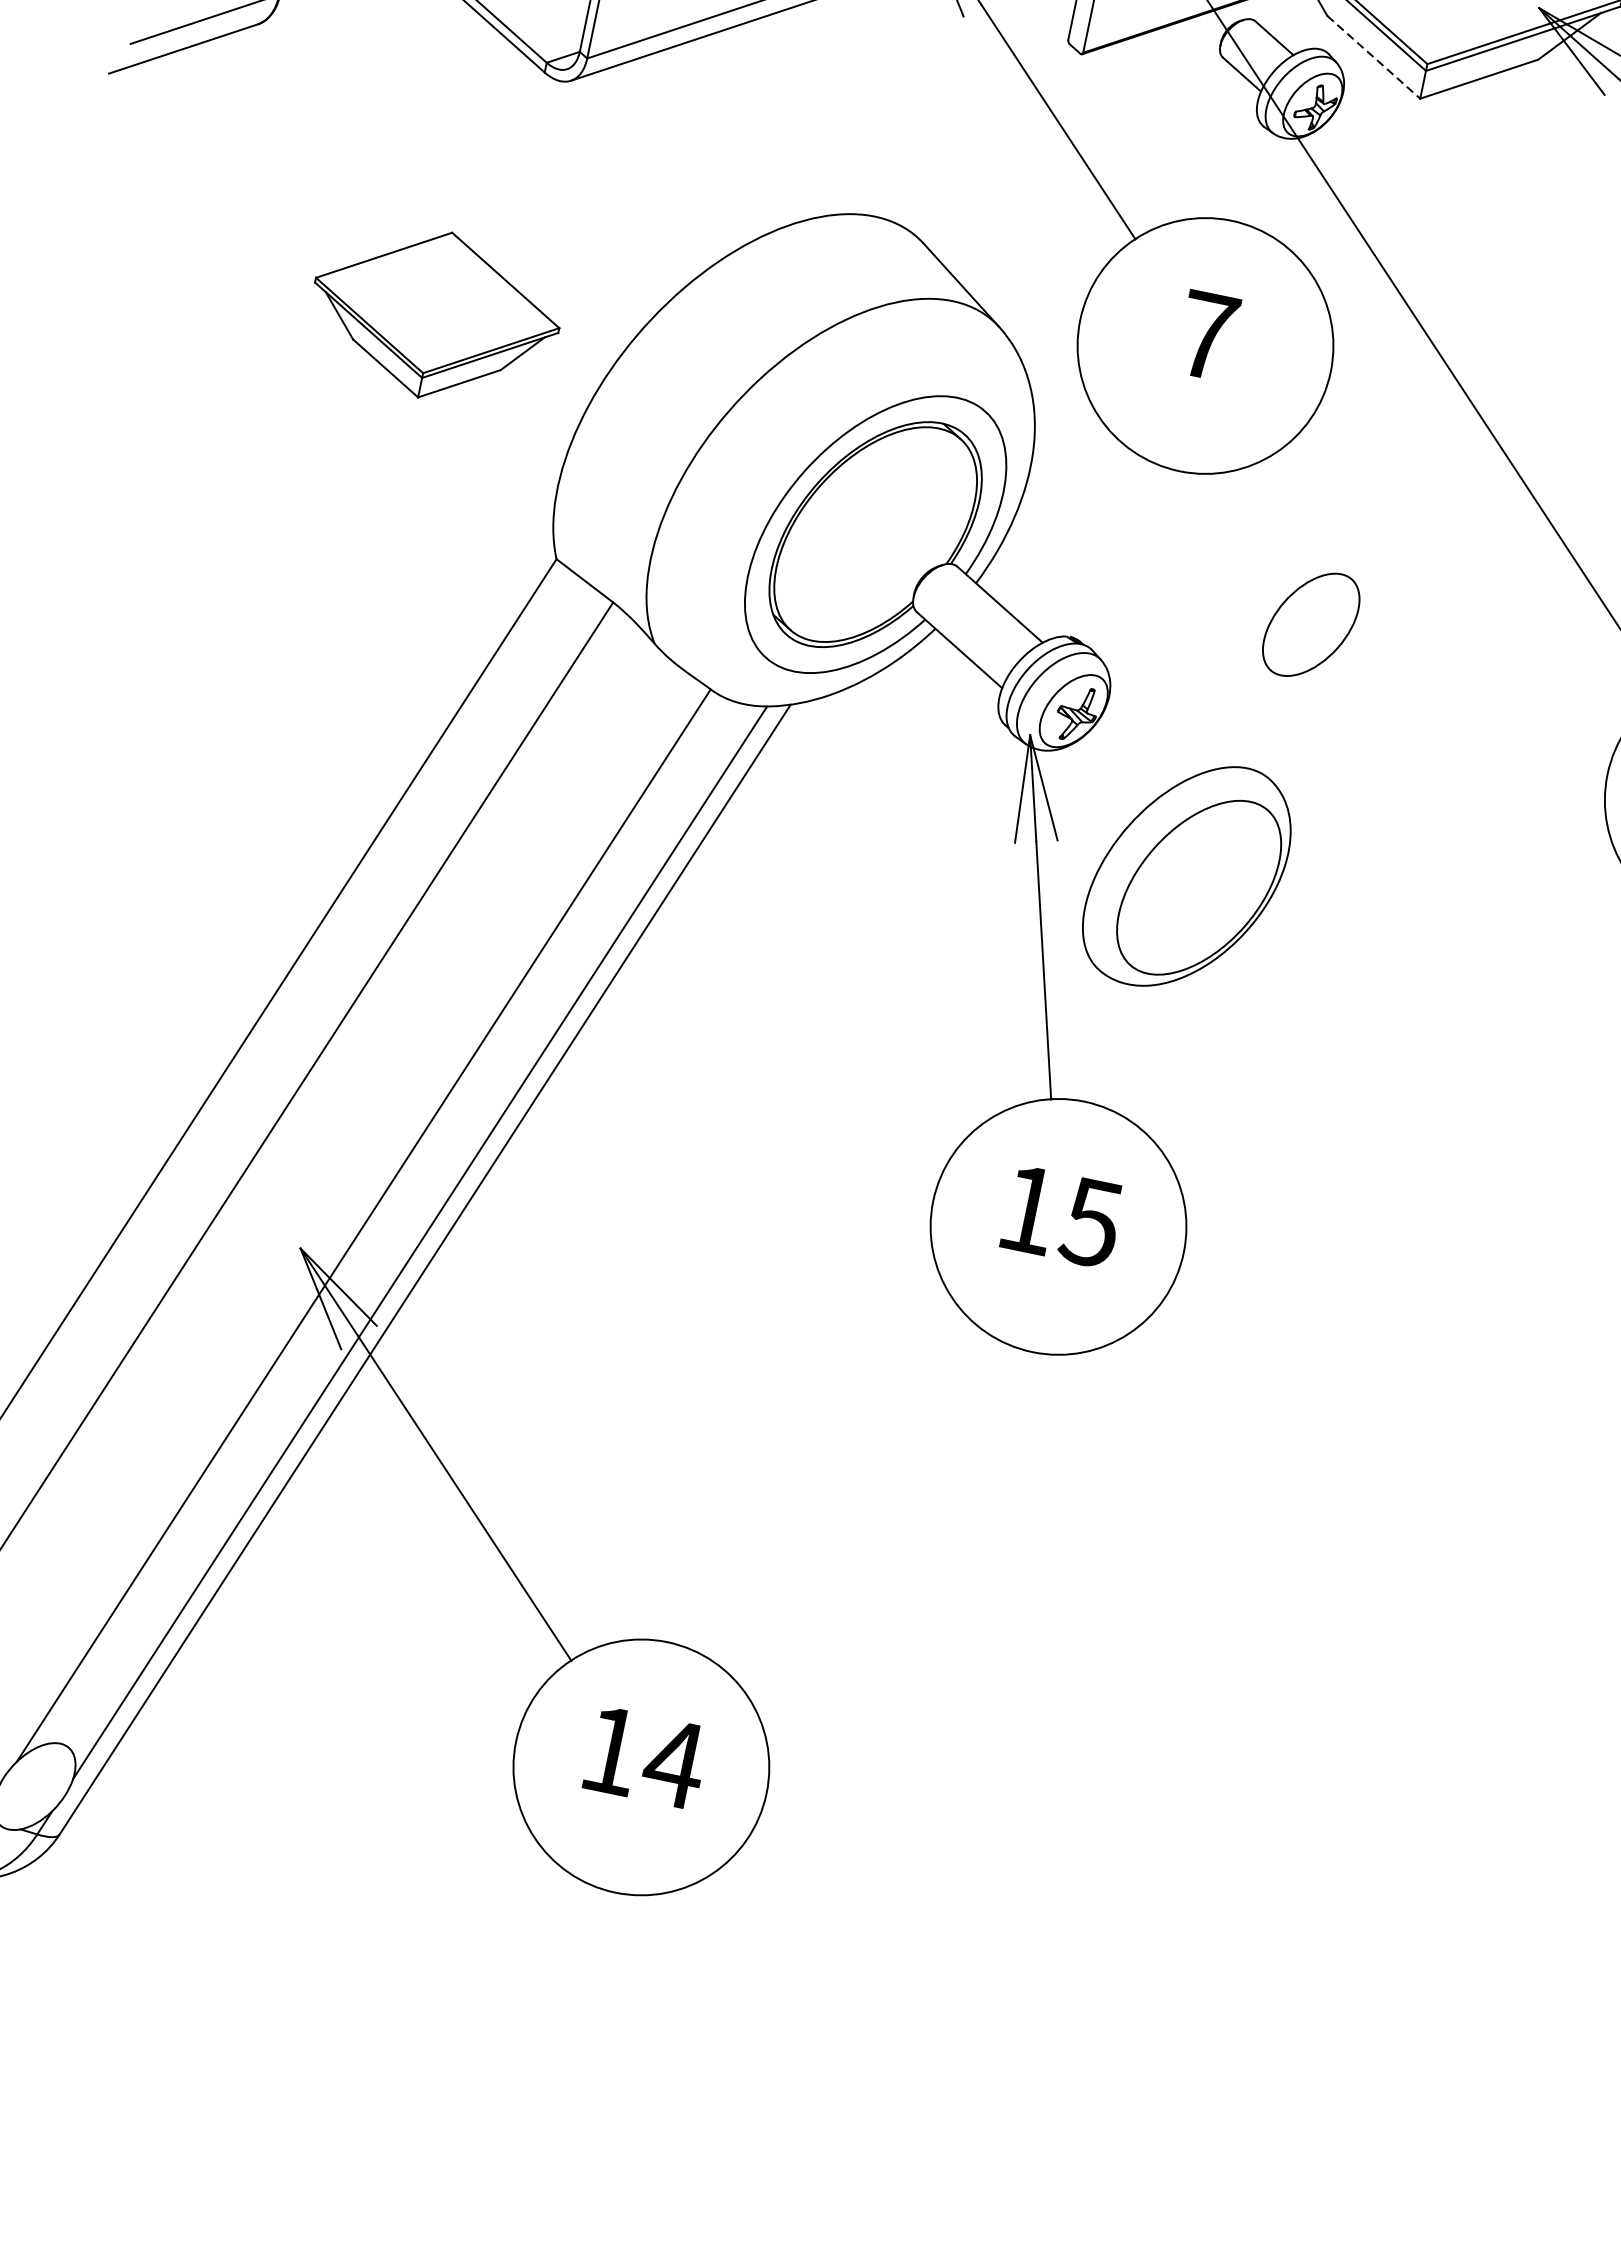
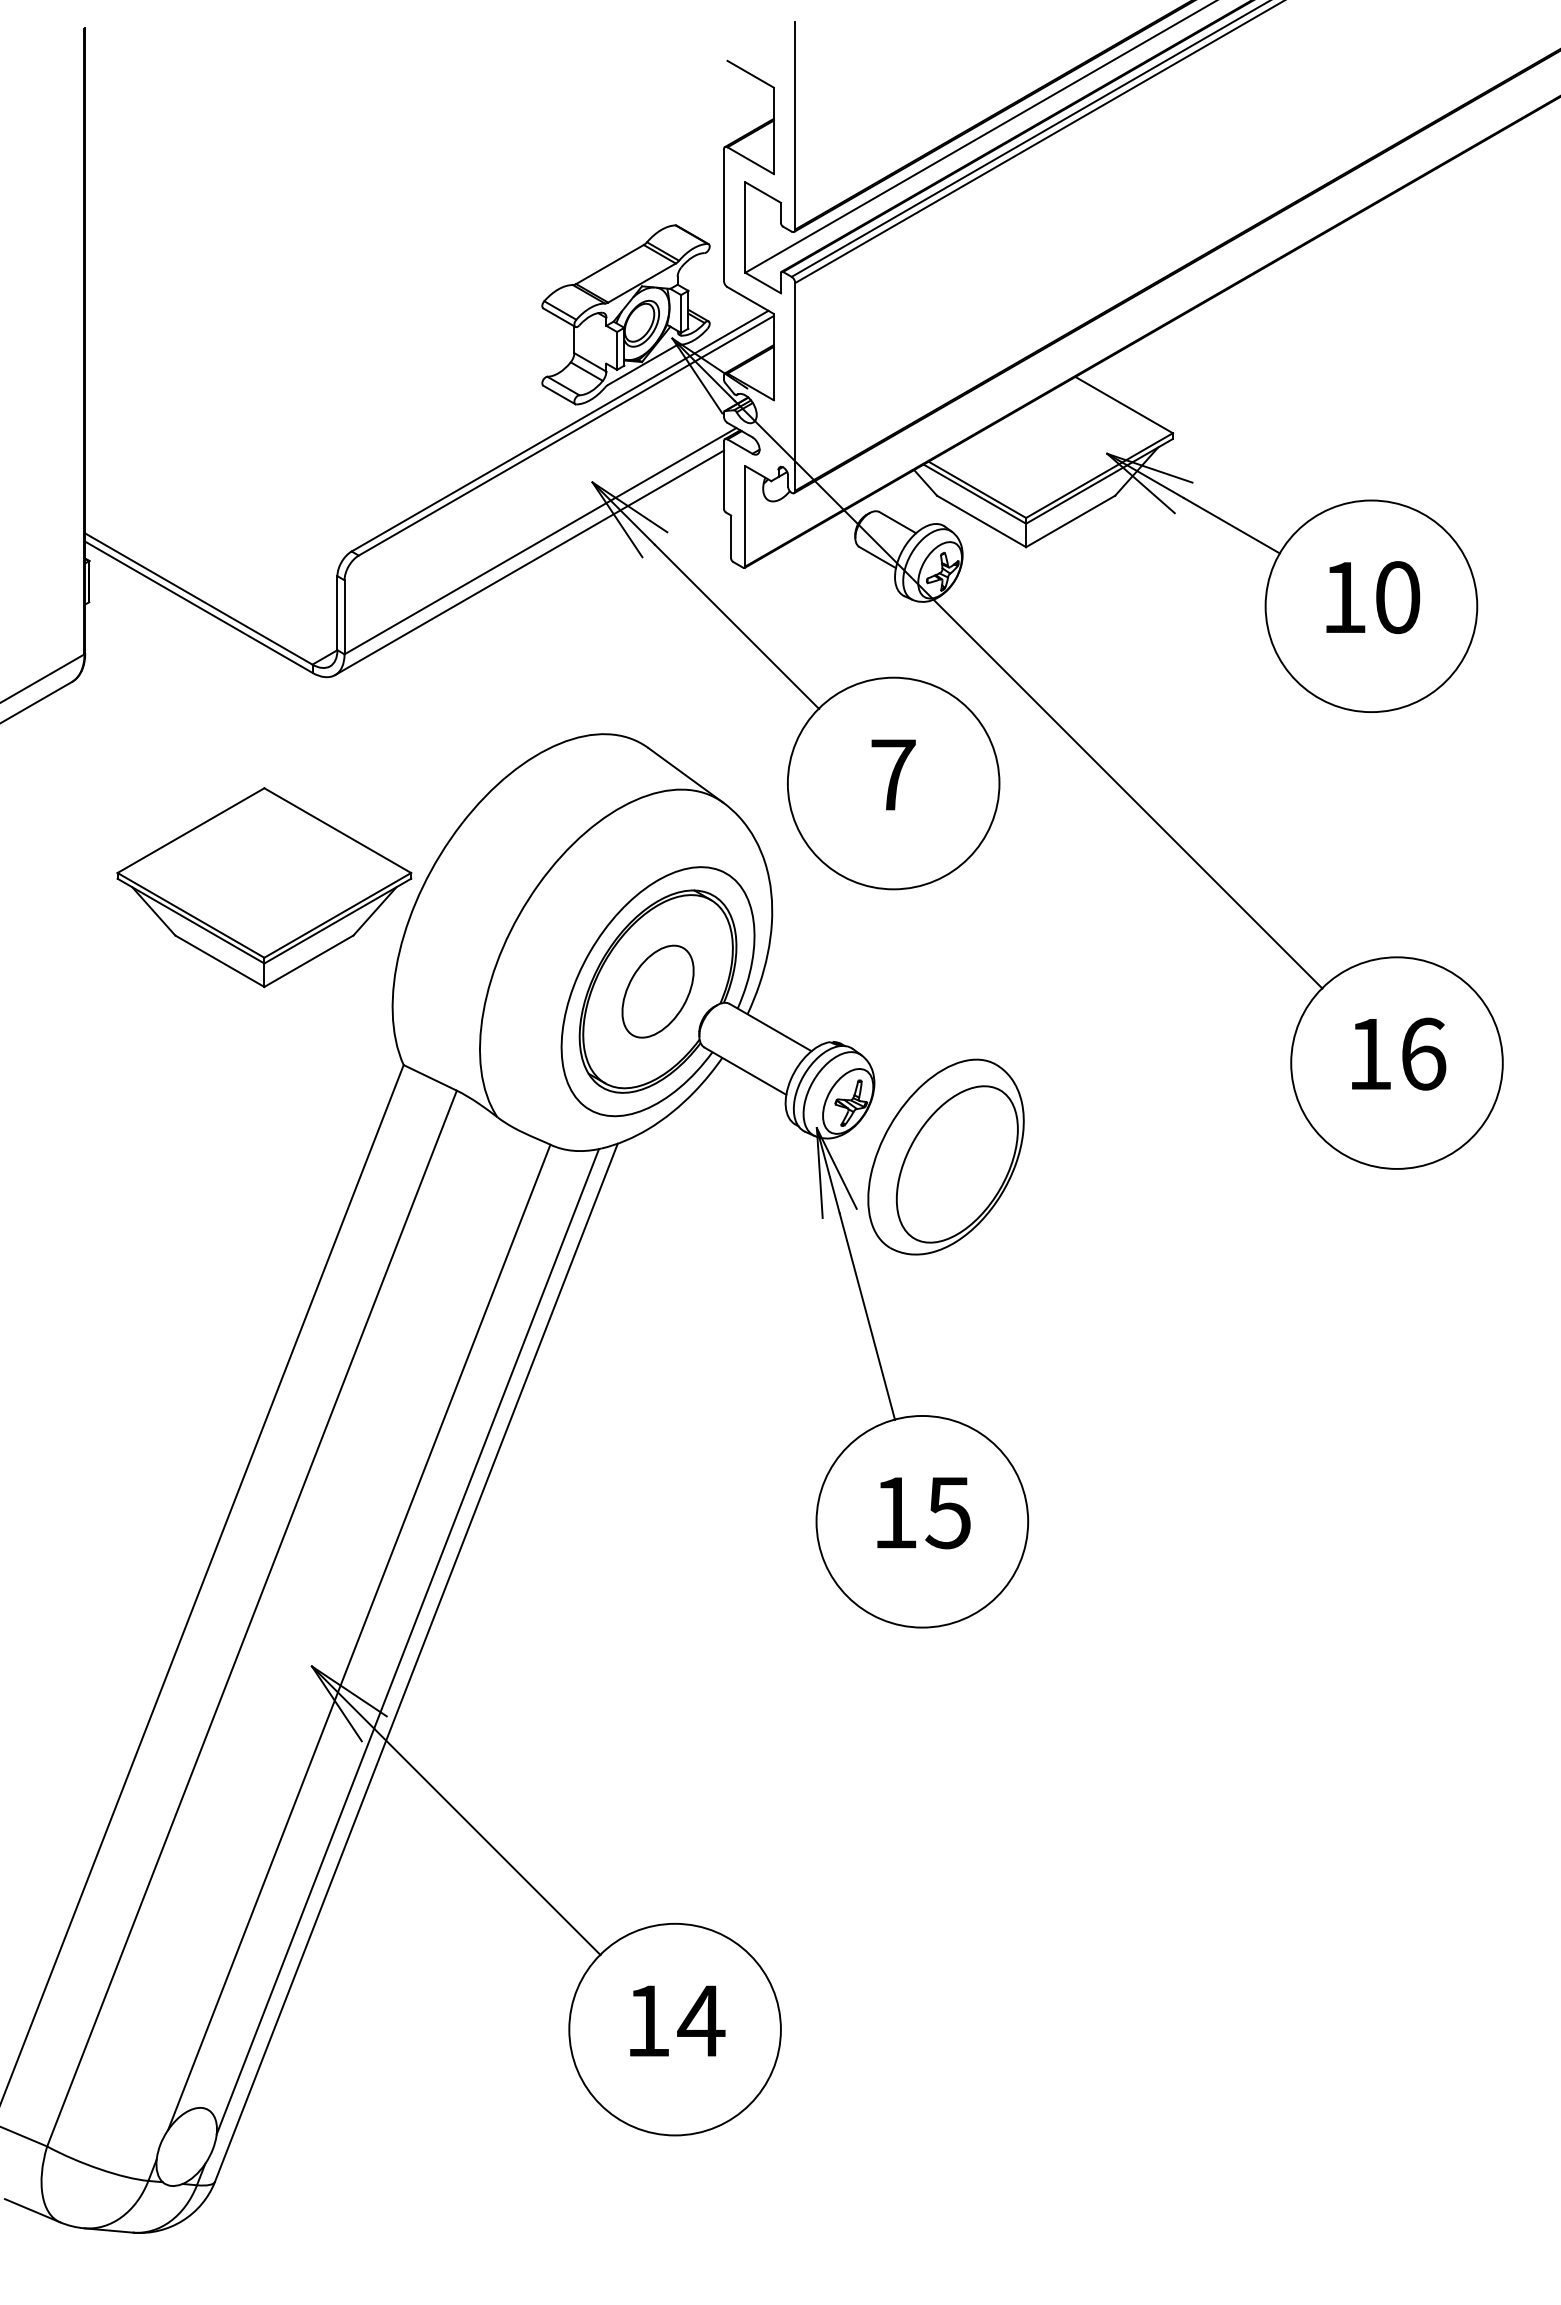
line: (1374, 57) -> (982, 521), dashed -> solid
part: (435, 314) -> (264, 887), size x1.43
part: (1310, 624) -> (657, 991), moved
part: (1187, 875) -> (945, 1156), moved

